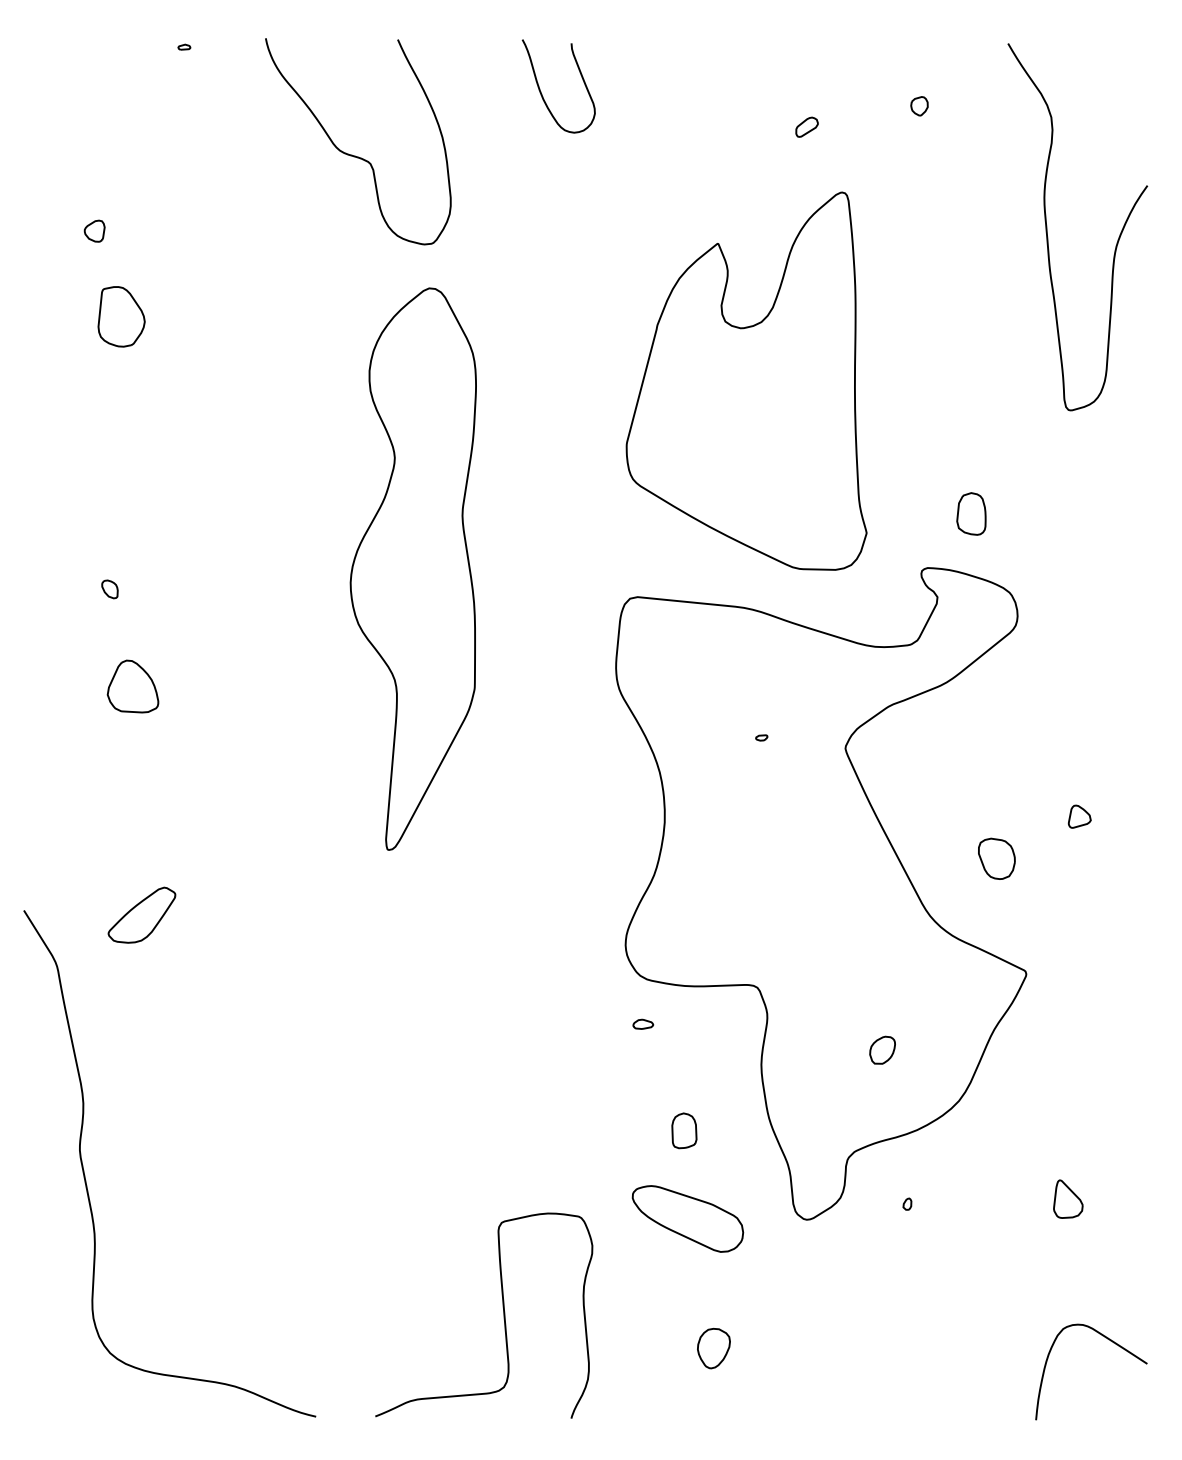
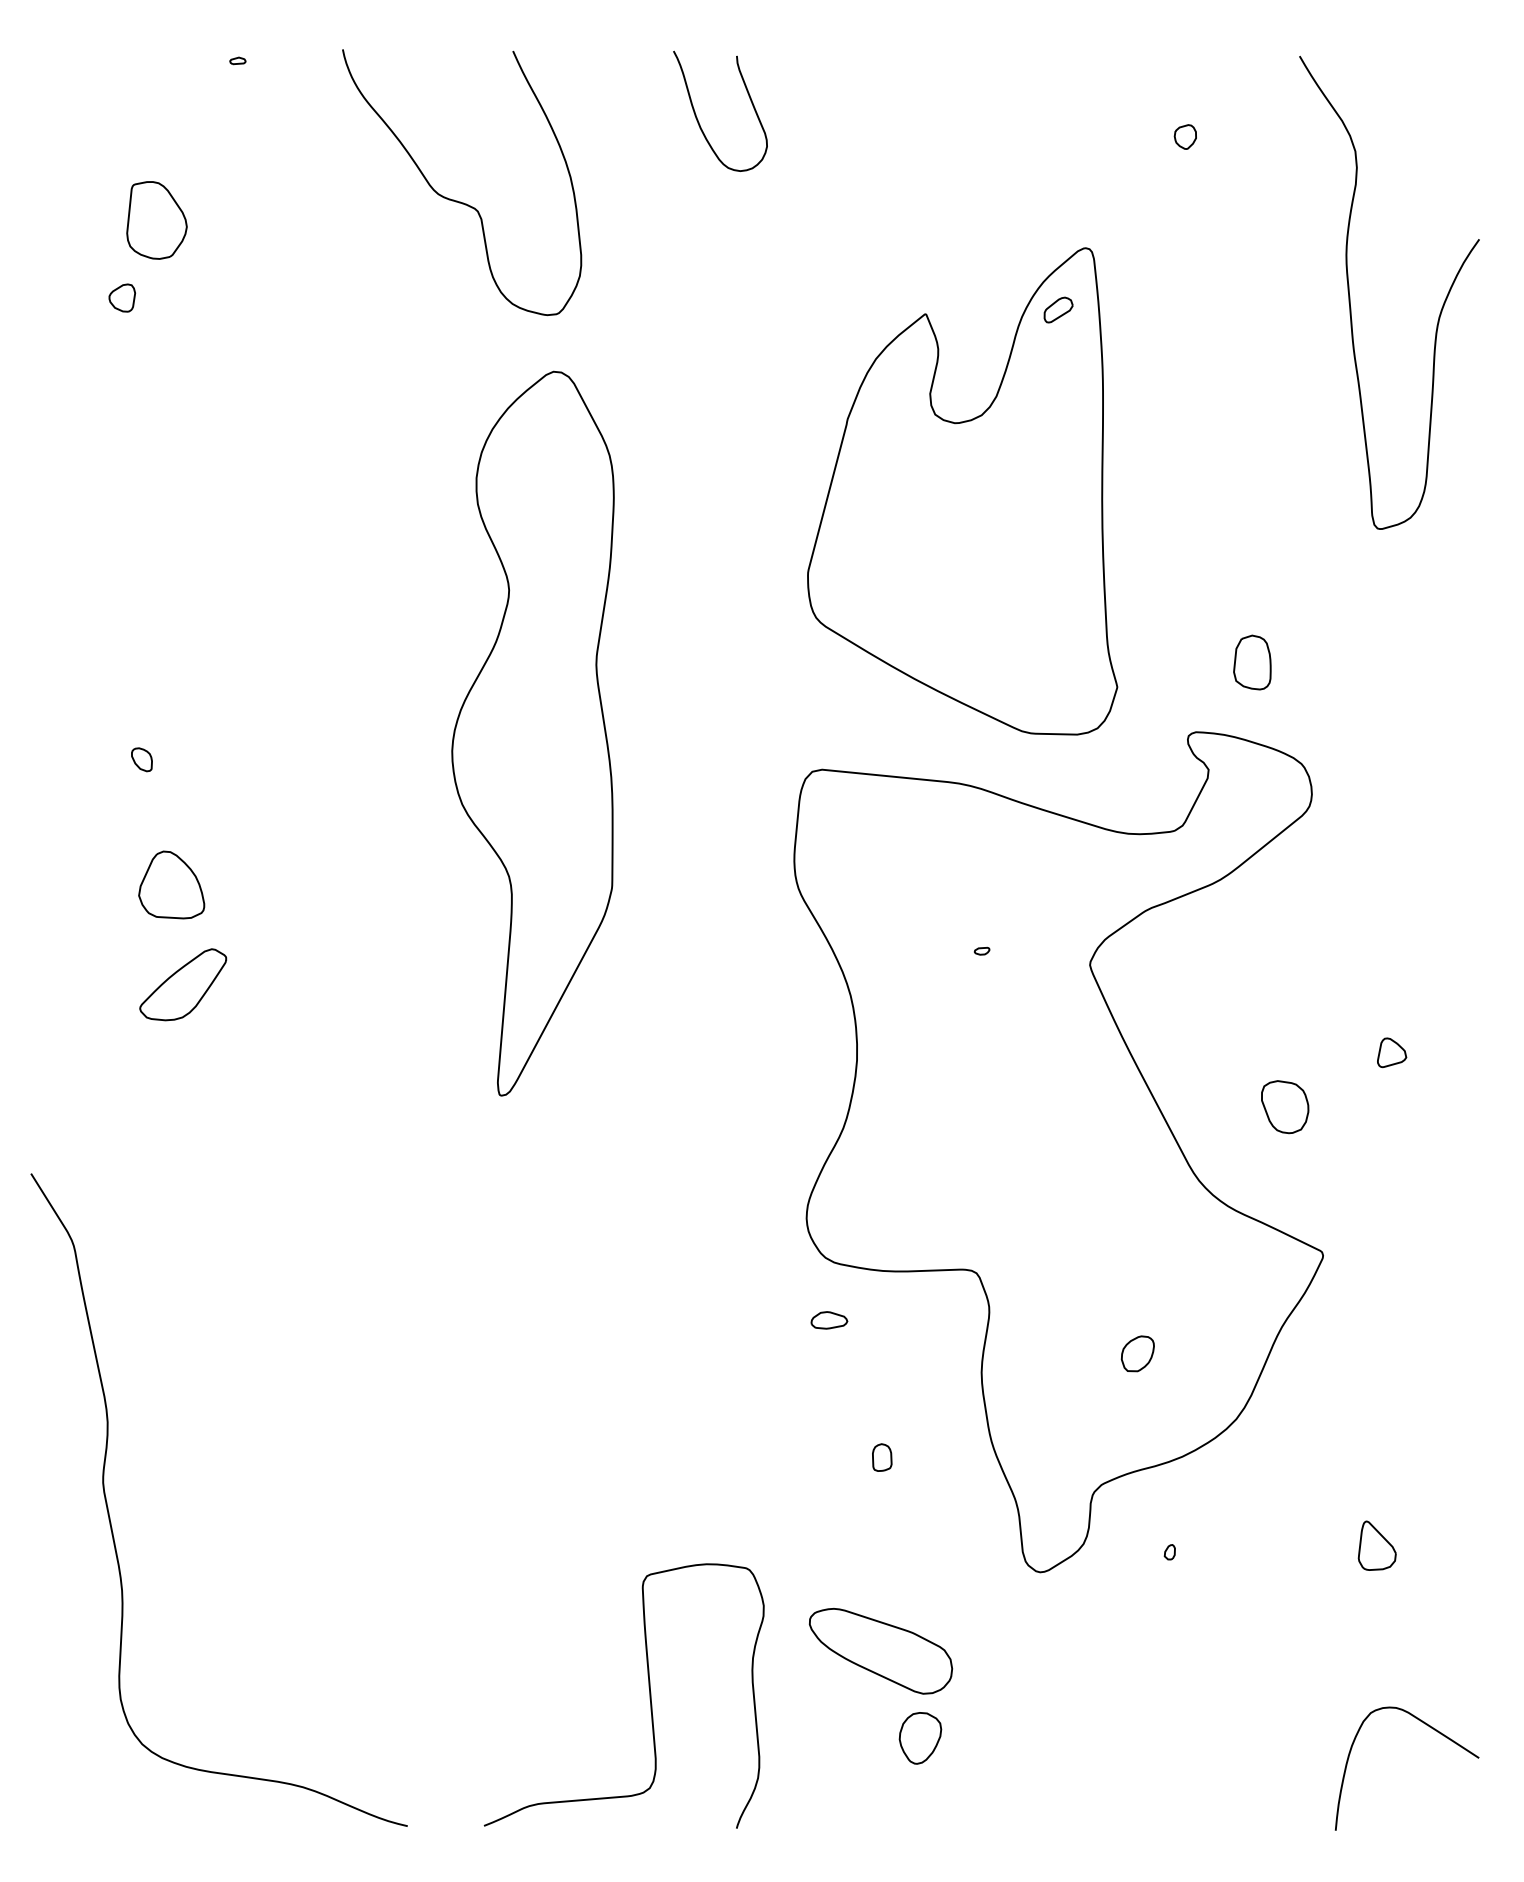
part: (807, 126) -> (1058, 309), moved
part: (121, 316) -> (156, 220), moved
part: (142, 915) -> (183, 984), moved
part: (643, 1024) -> (829, 1320), size x1.4
part: (683, 1130) -> (881, 1457), size x0.6
part: (687, 1219) -> (880, 1651), moved

